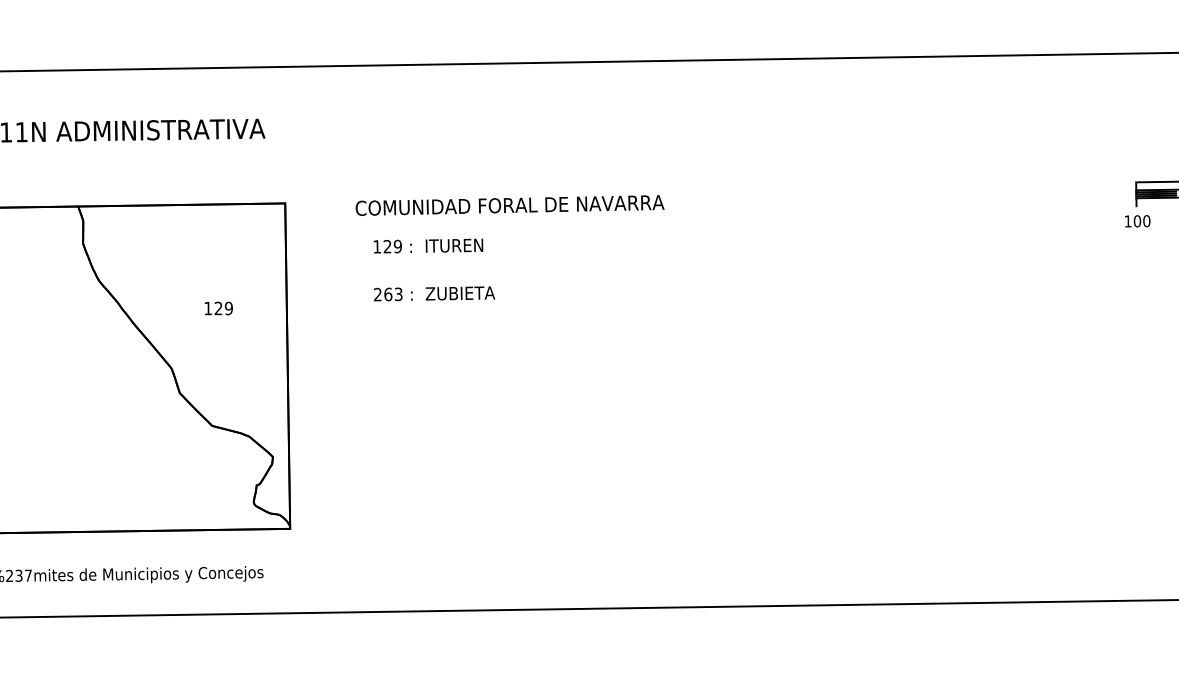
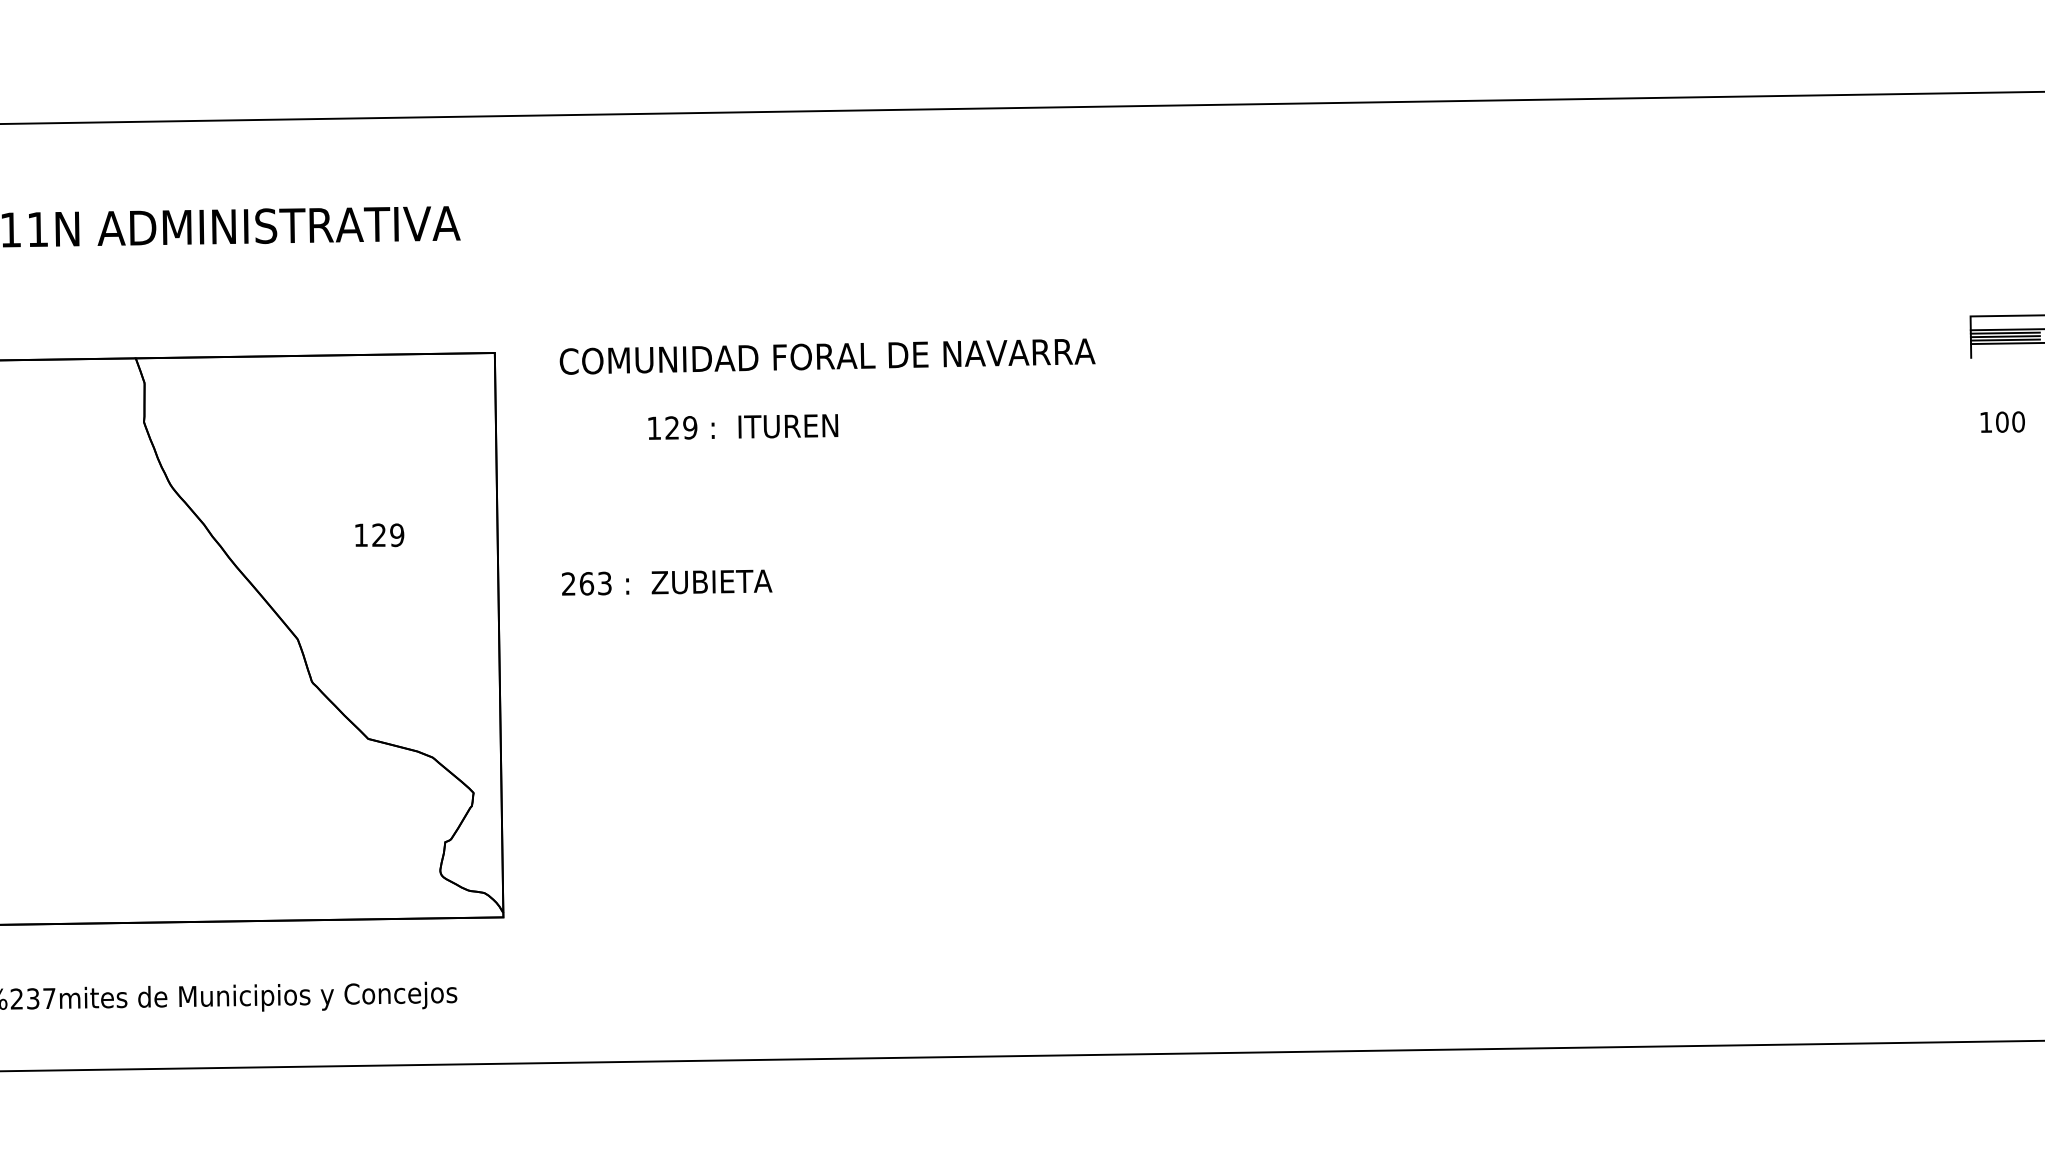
text: (509, 205) -> (826, 356), moved
text: (1137, 221) -> (2002, 422), moved
text: (434, 293) -> (666, 582), moved

